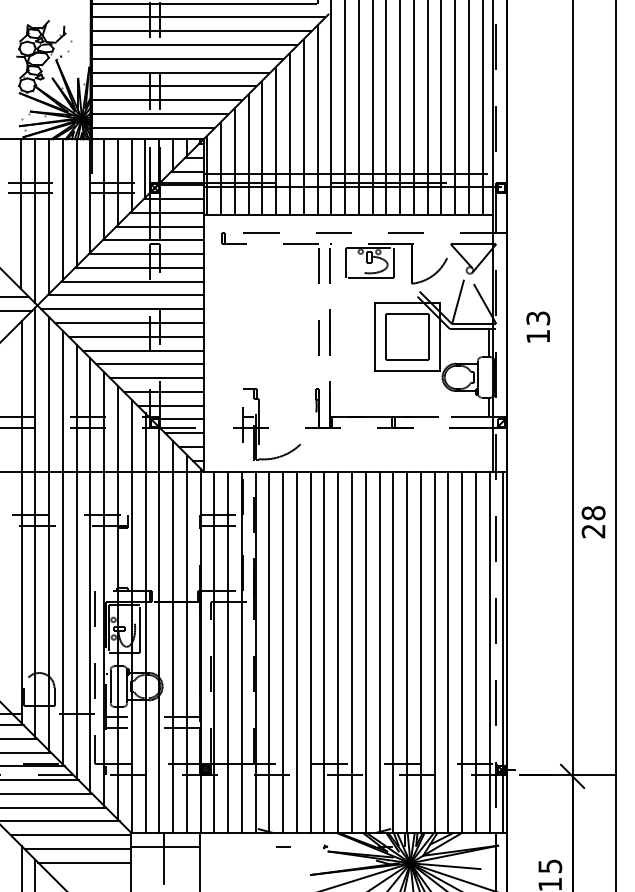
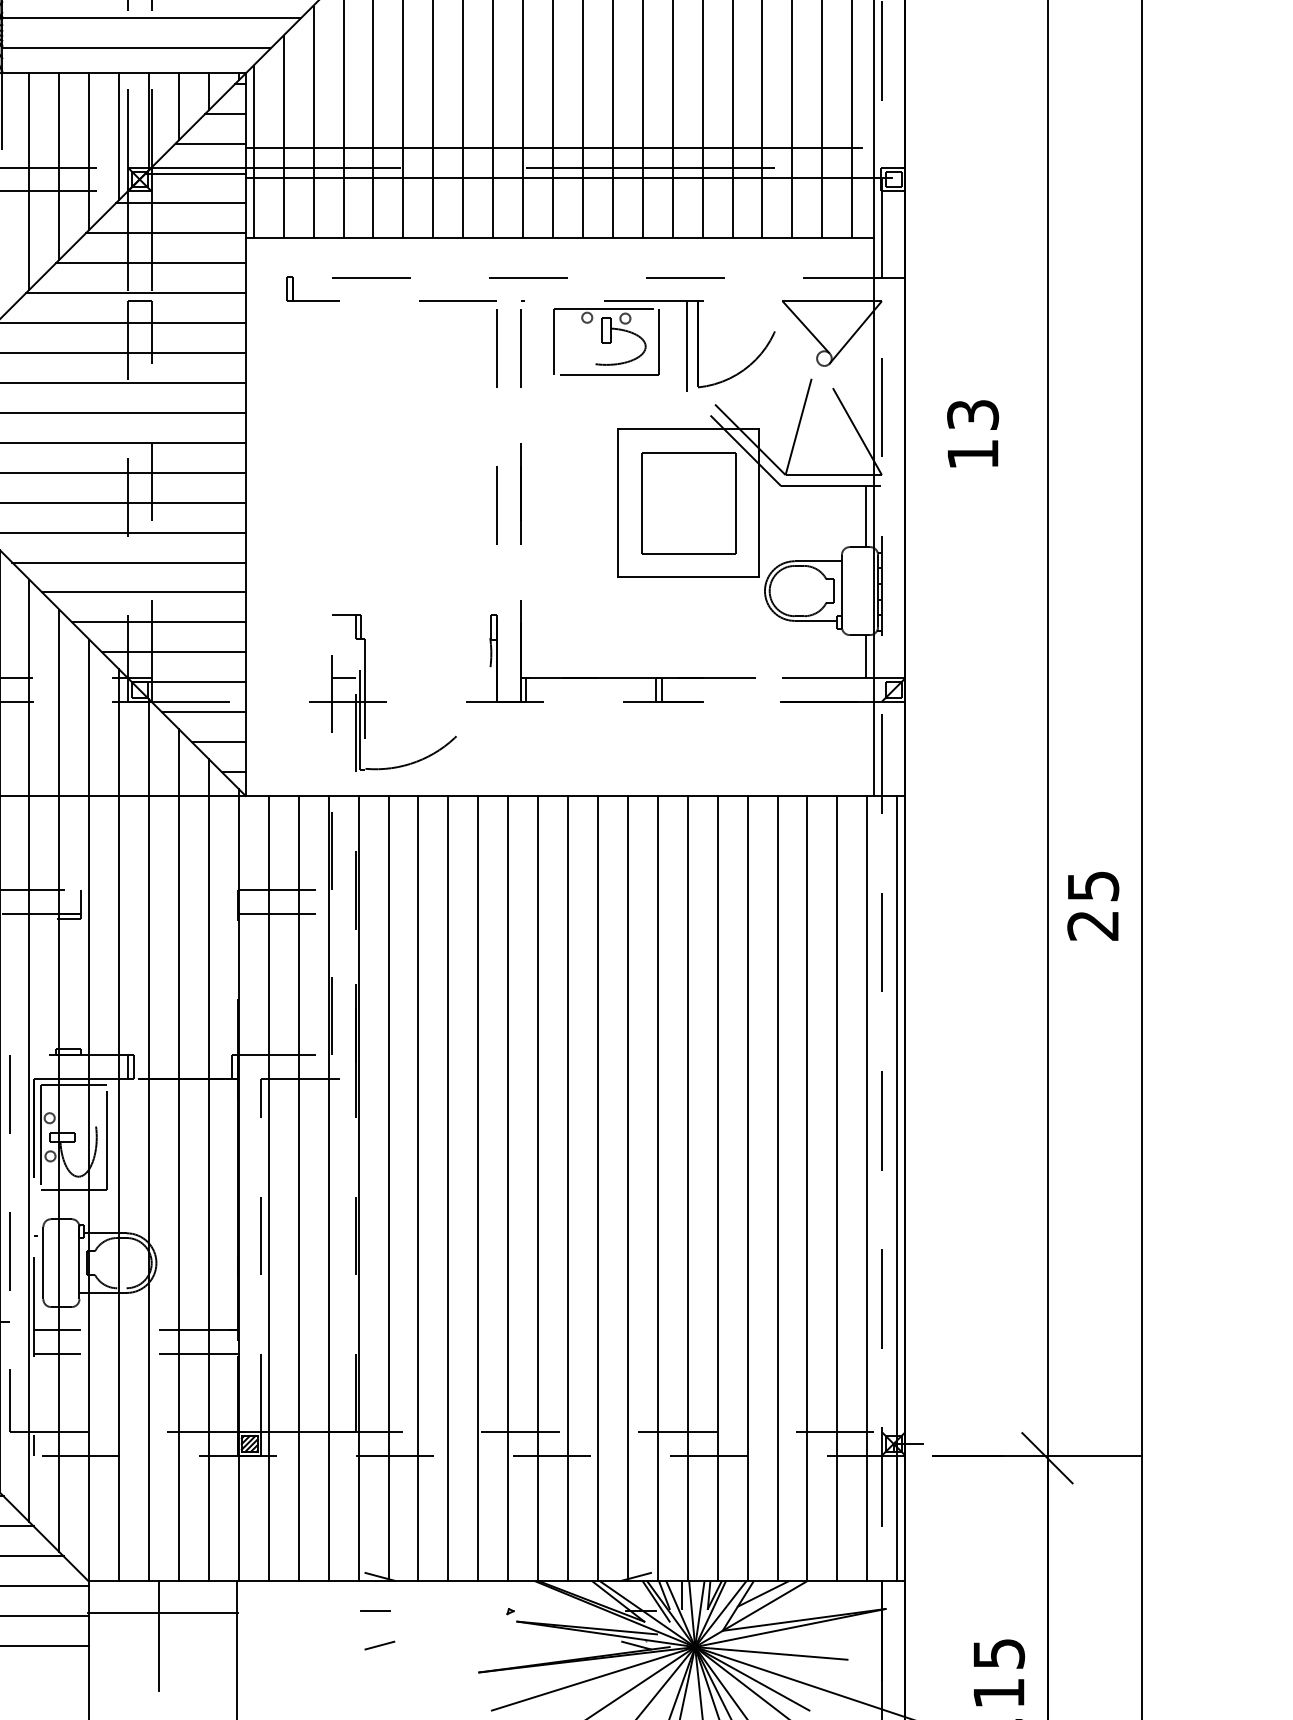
line: (406, 264) -> (686, 345), added
text: (538, 326) -> (973, 432), moved
text: (593, 513) -> (1093, 886), 28 -> 25
line: (283, 846) -> (375, 1610), moved
line: (264, 862) -> (377, 1645), added

